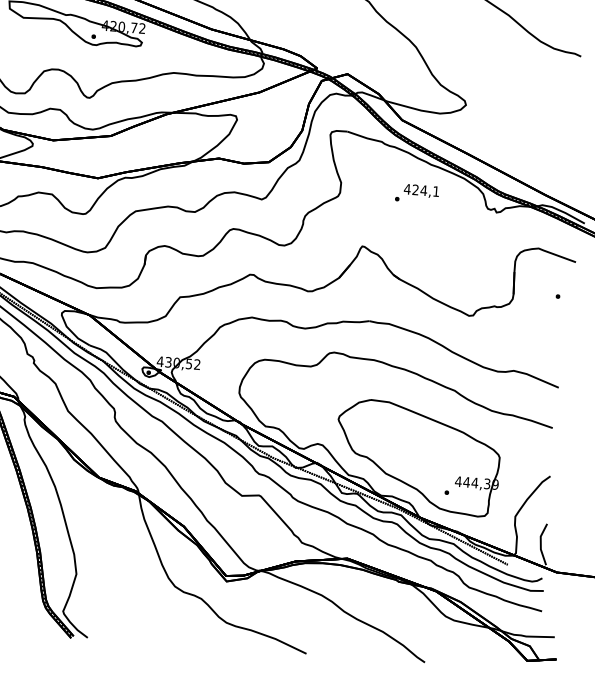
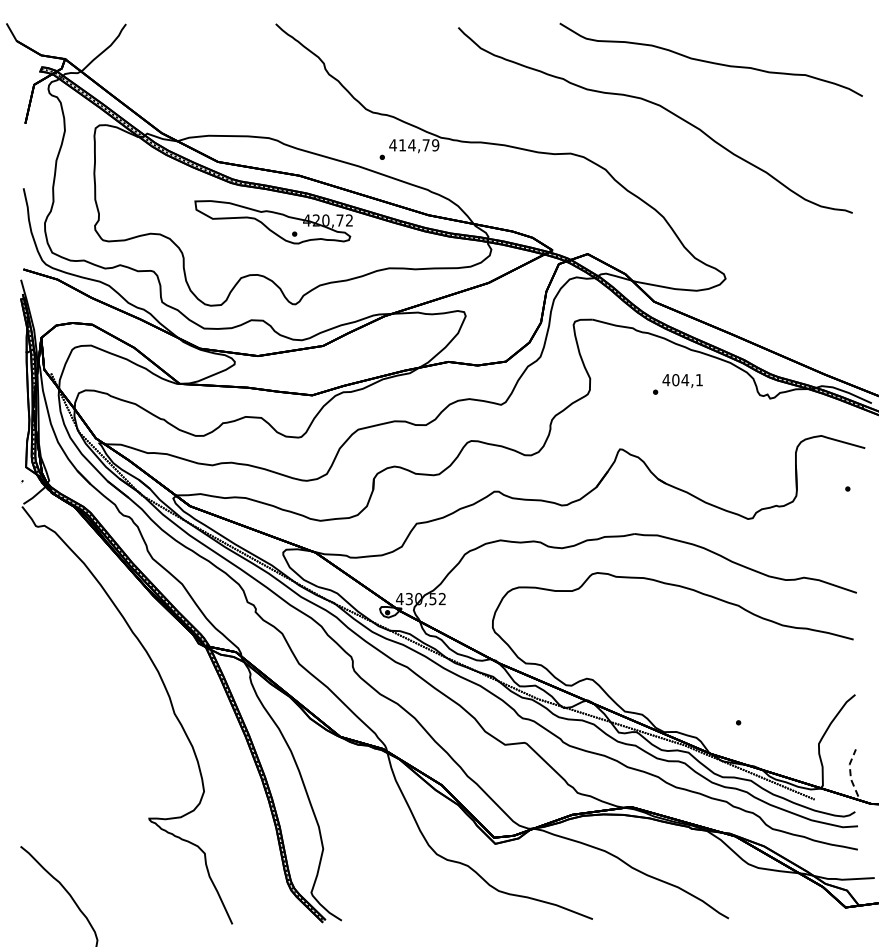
text: (415, 190) -> (675, 380), 424,1 -> 404,1
part: (417, 457) -> (702, 685), removed
line: (540, 544) -> (850, 773), solid -> dashed

